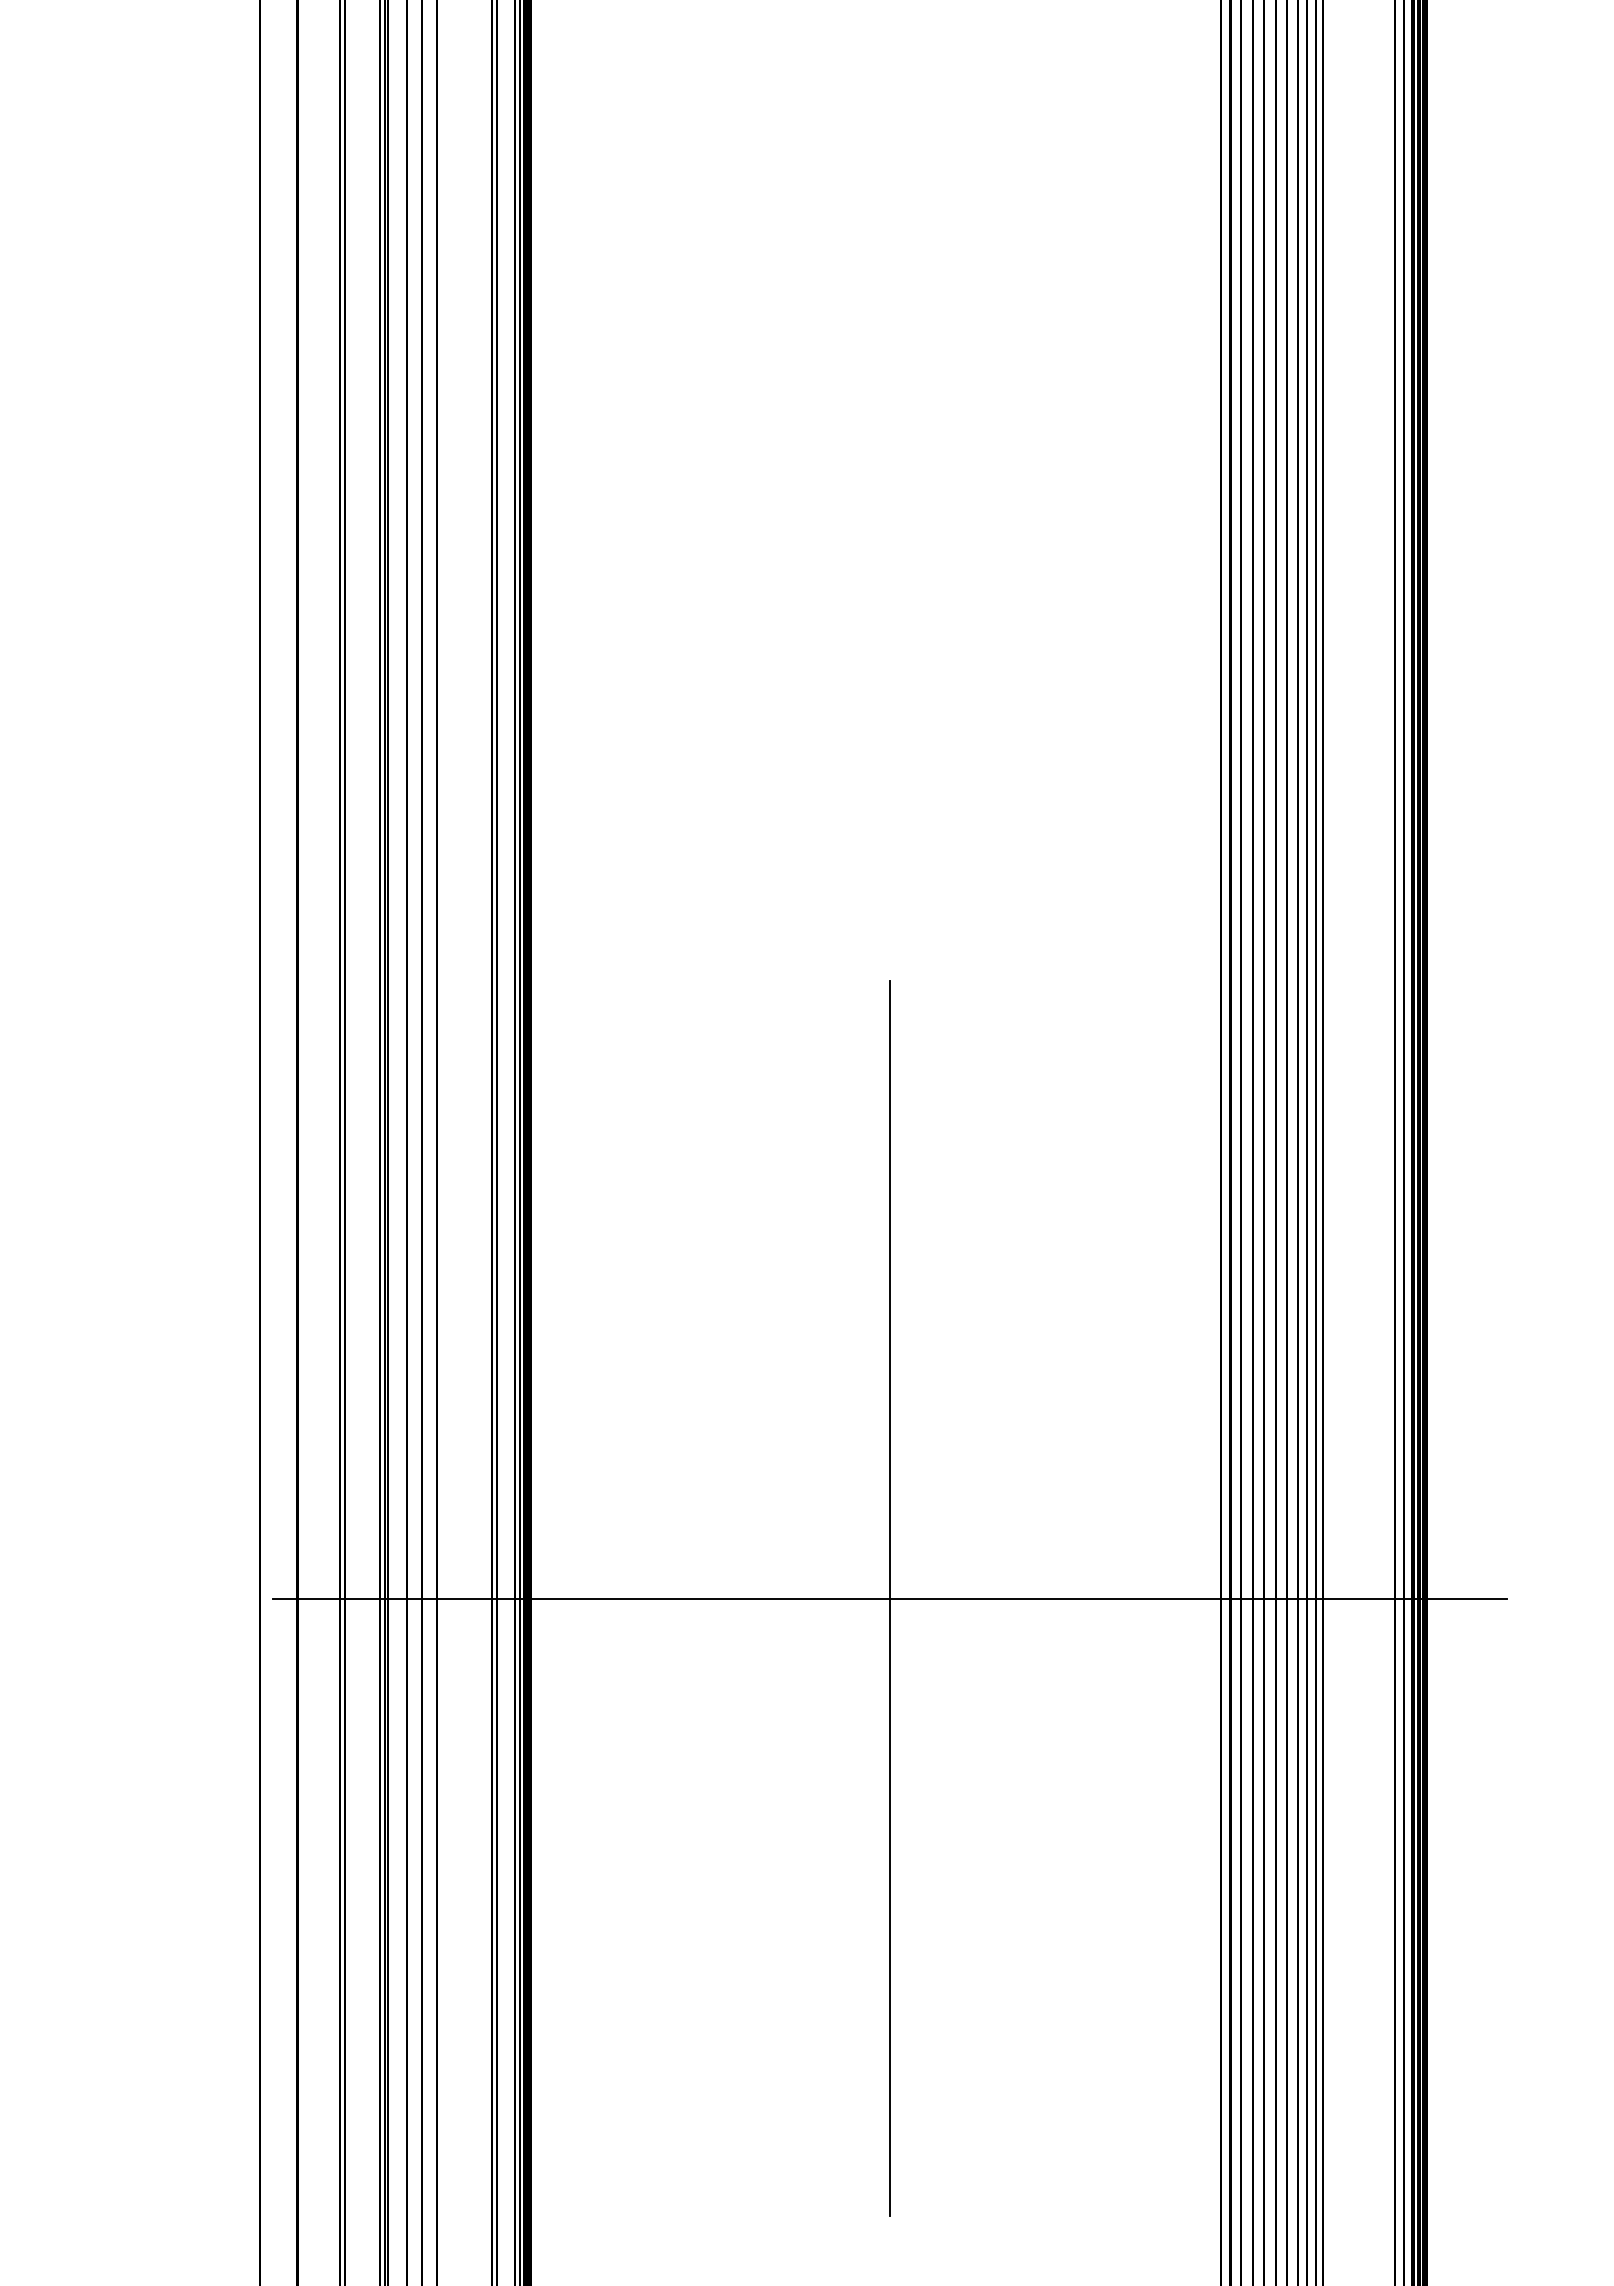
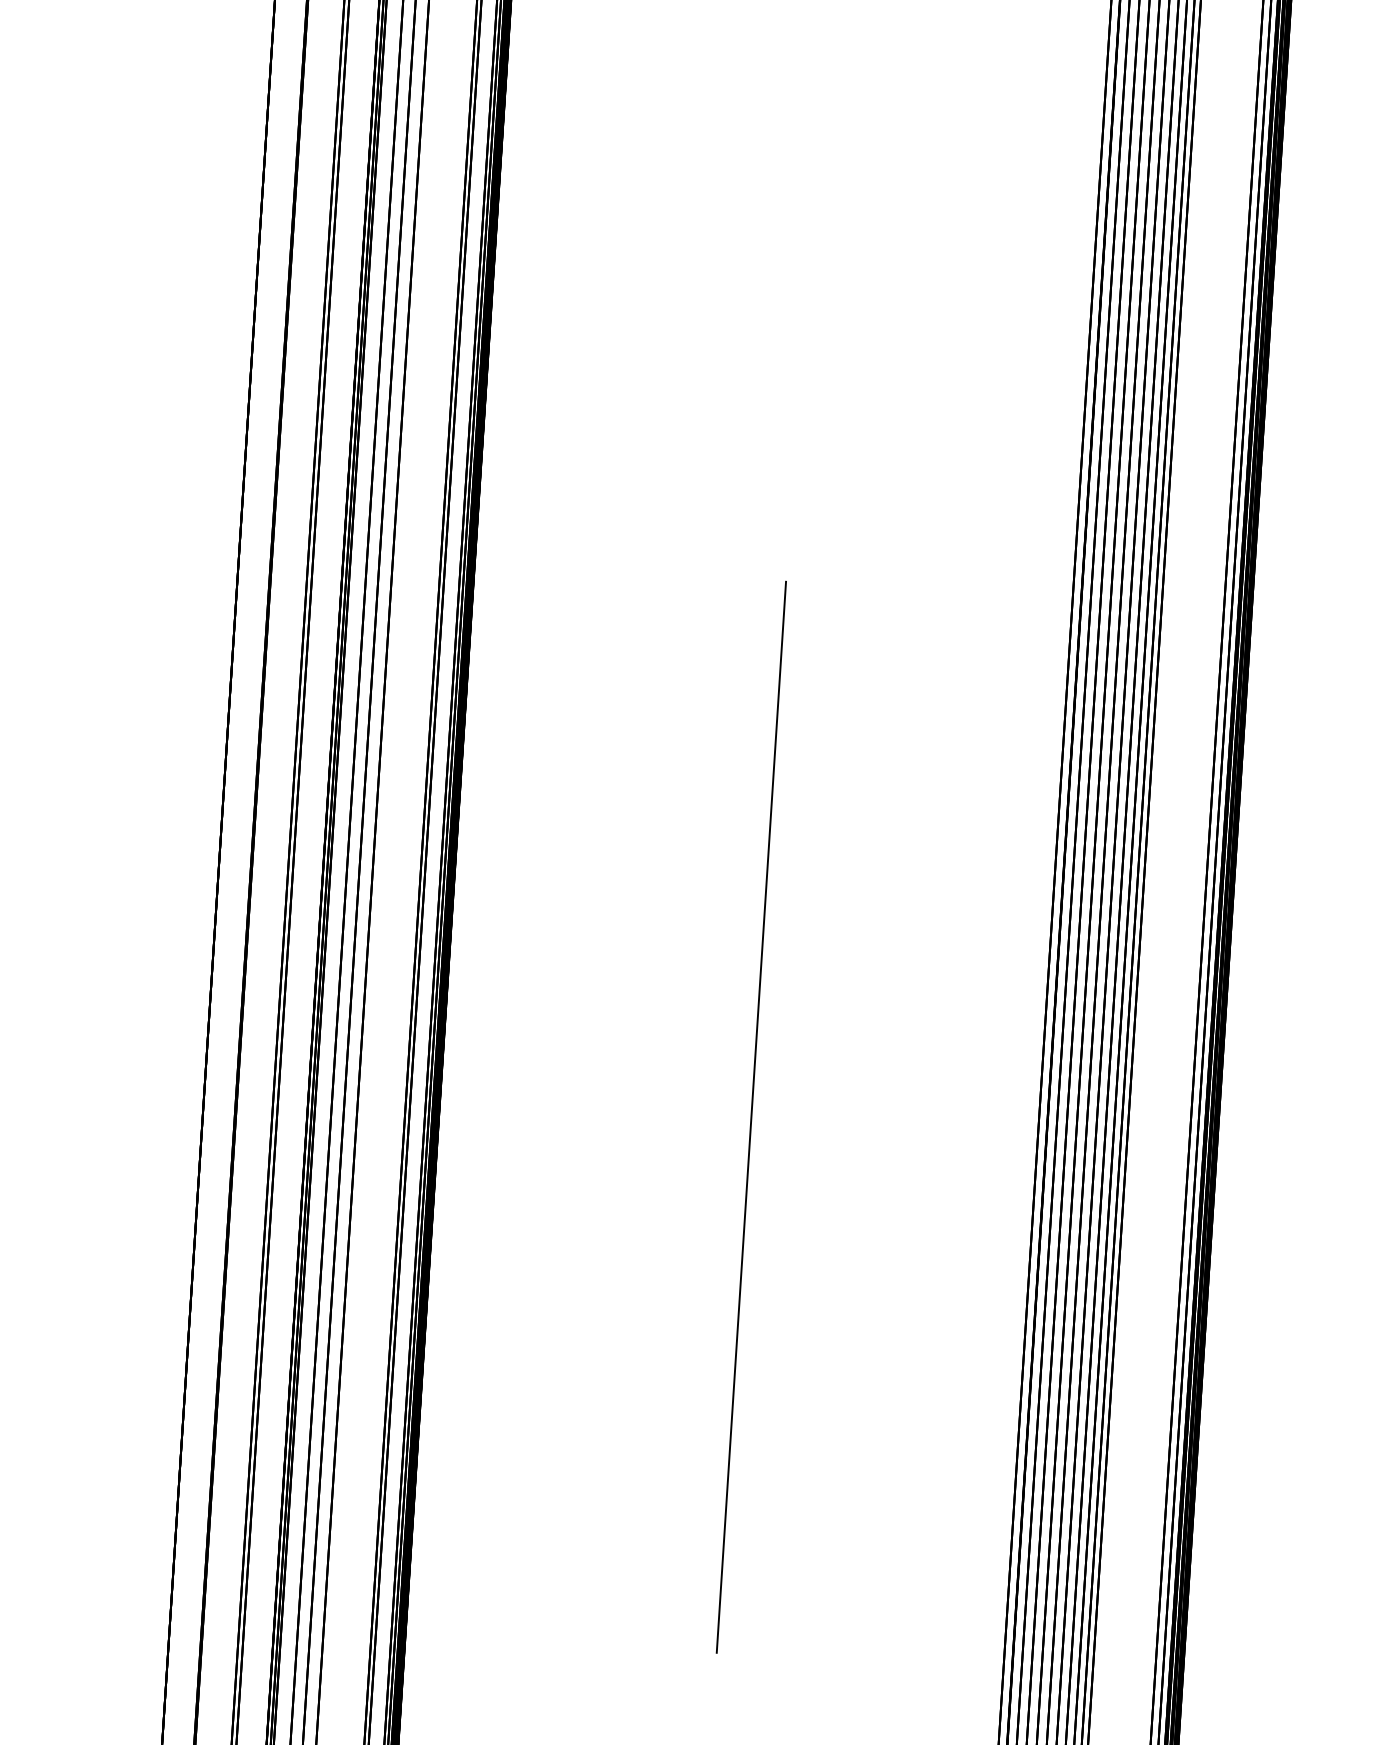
line: (889, 1598) -> (750, 1117), removed

